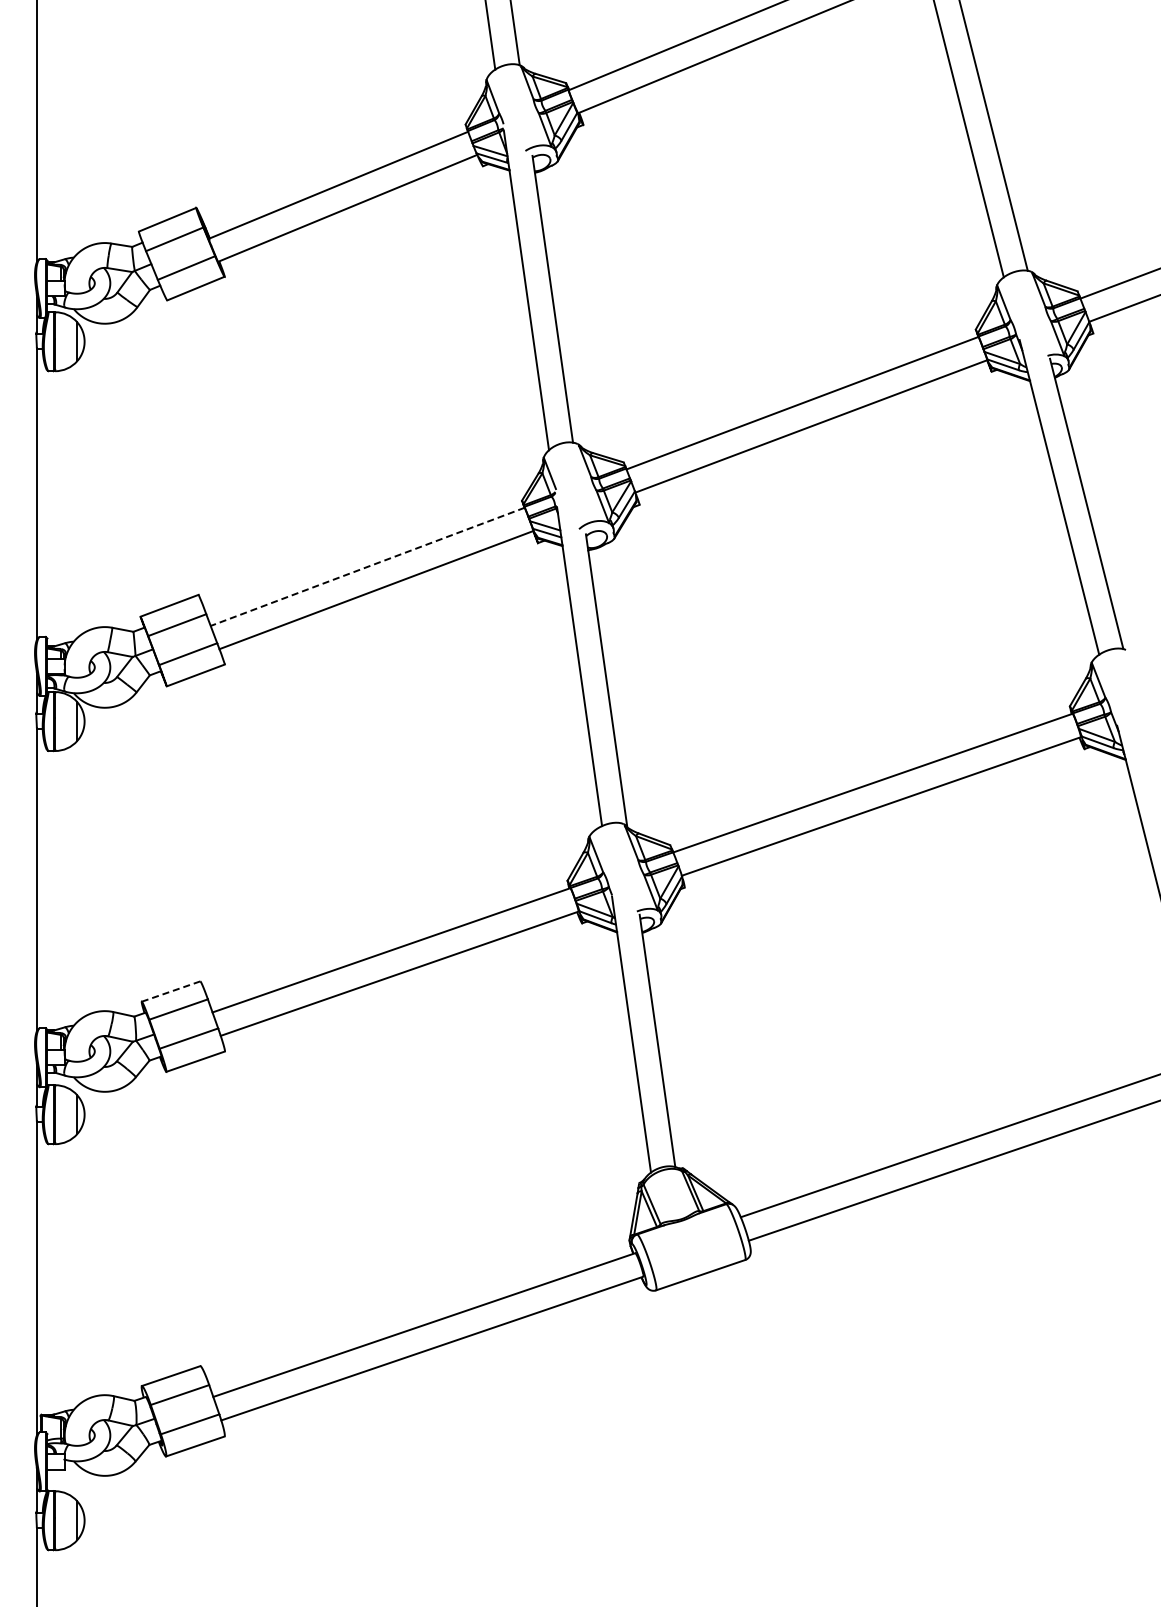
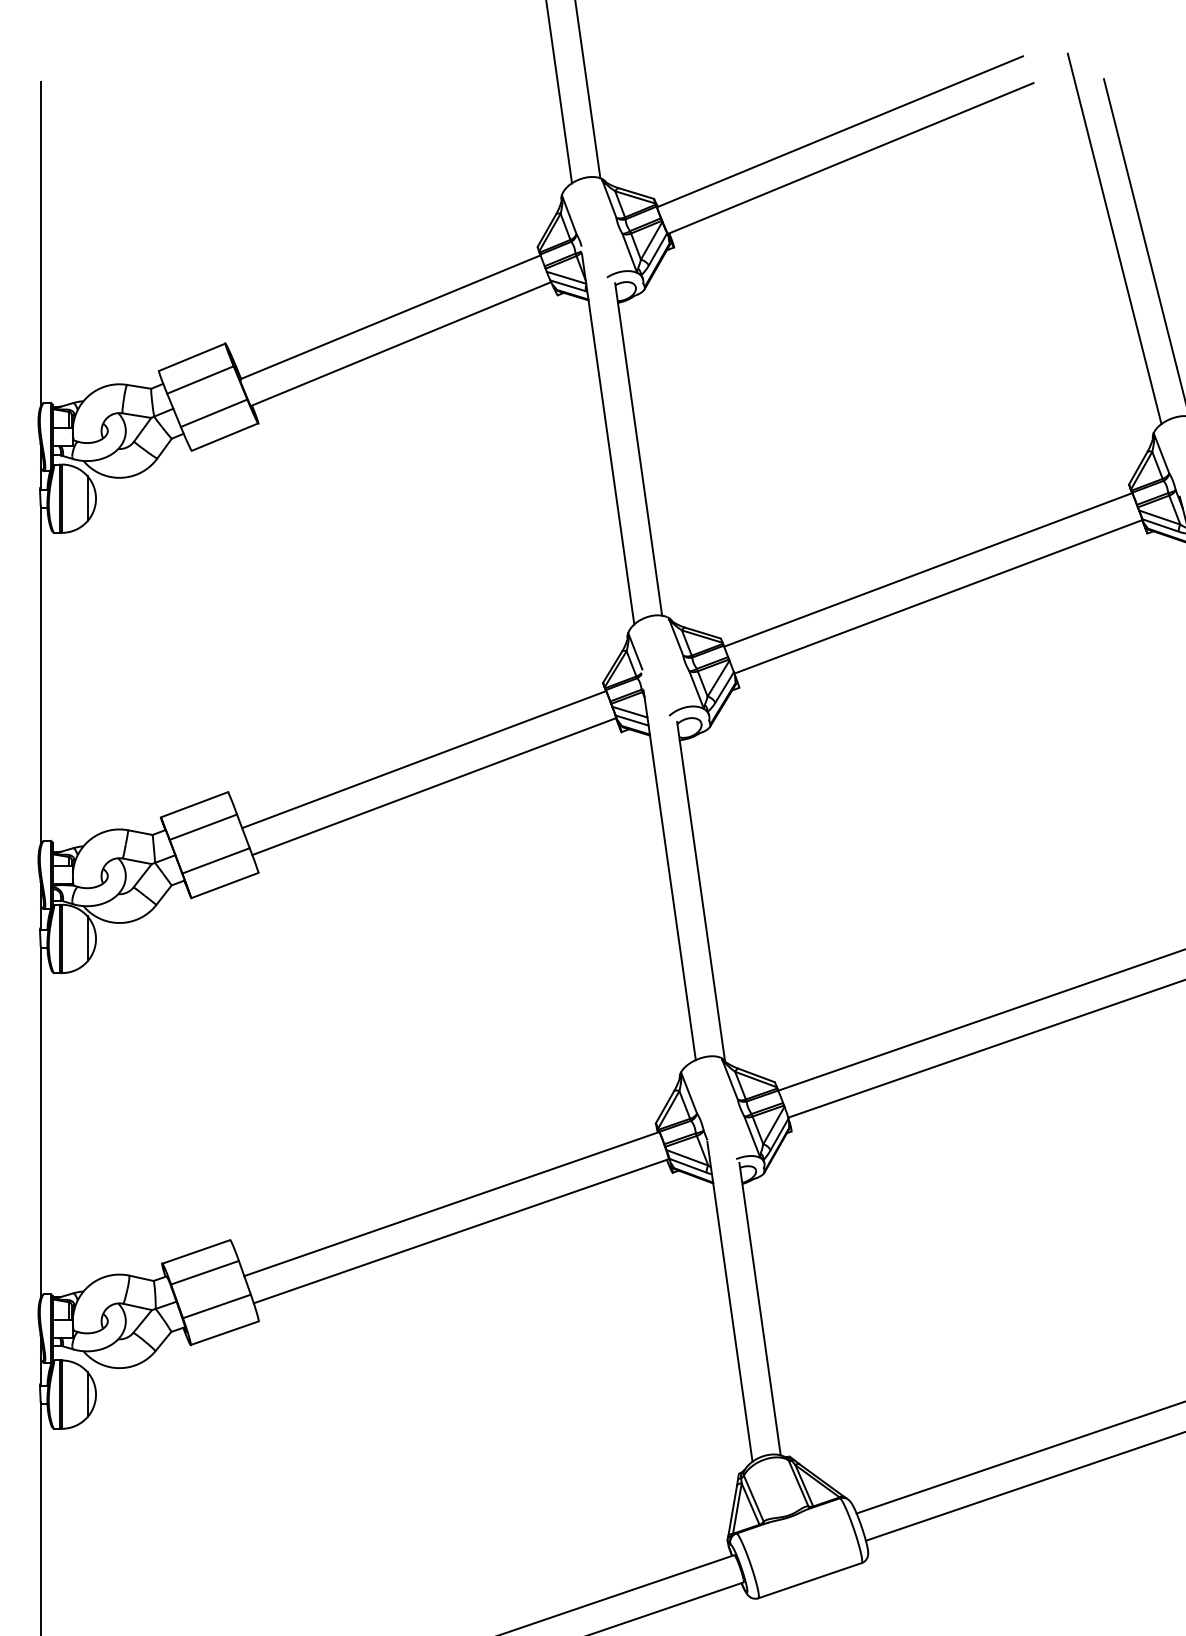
line: (367, 566) -> (423, 759), dashed -> solid
line: (171, 991) -> (196, 1251), dashed -> solid

